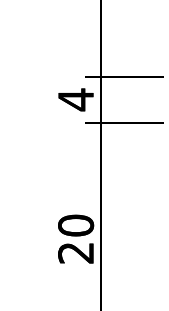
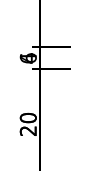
text: (74, 99) -> (27, 58), 4 -> 6

